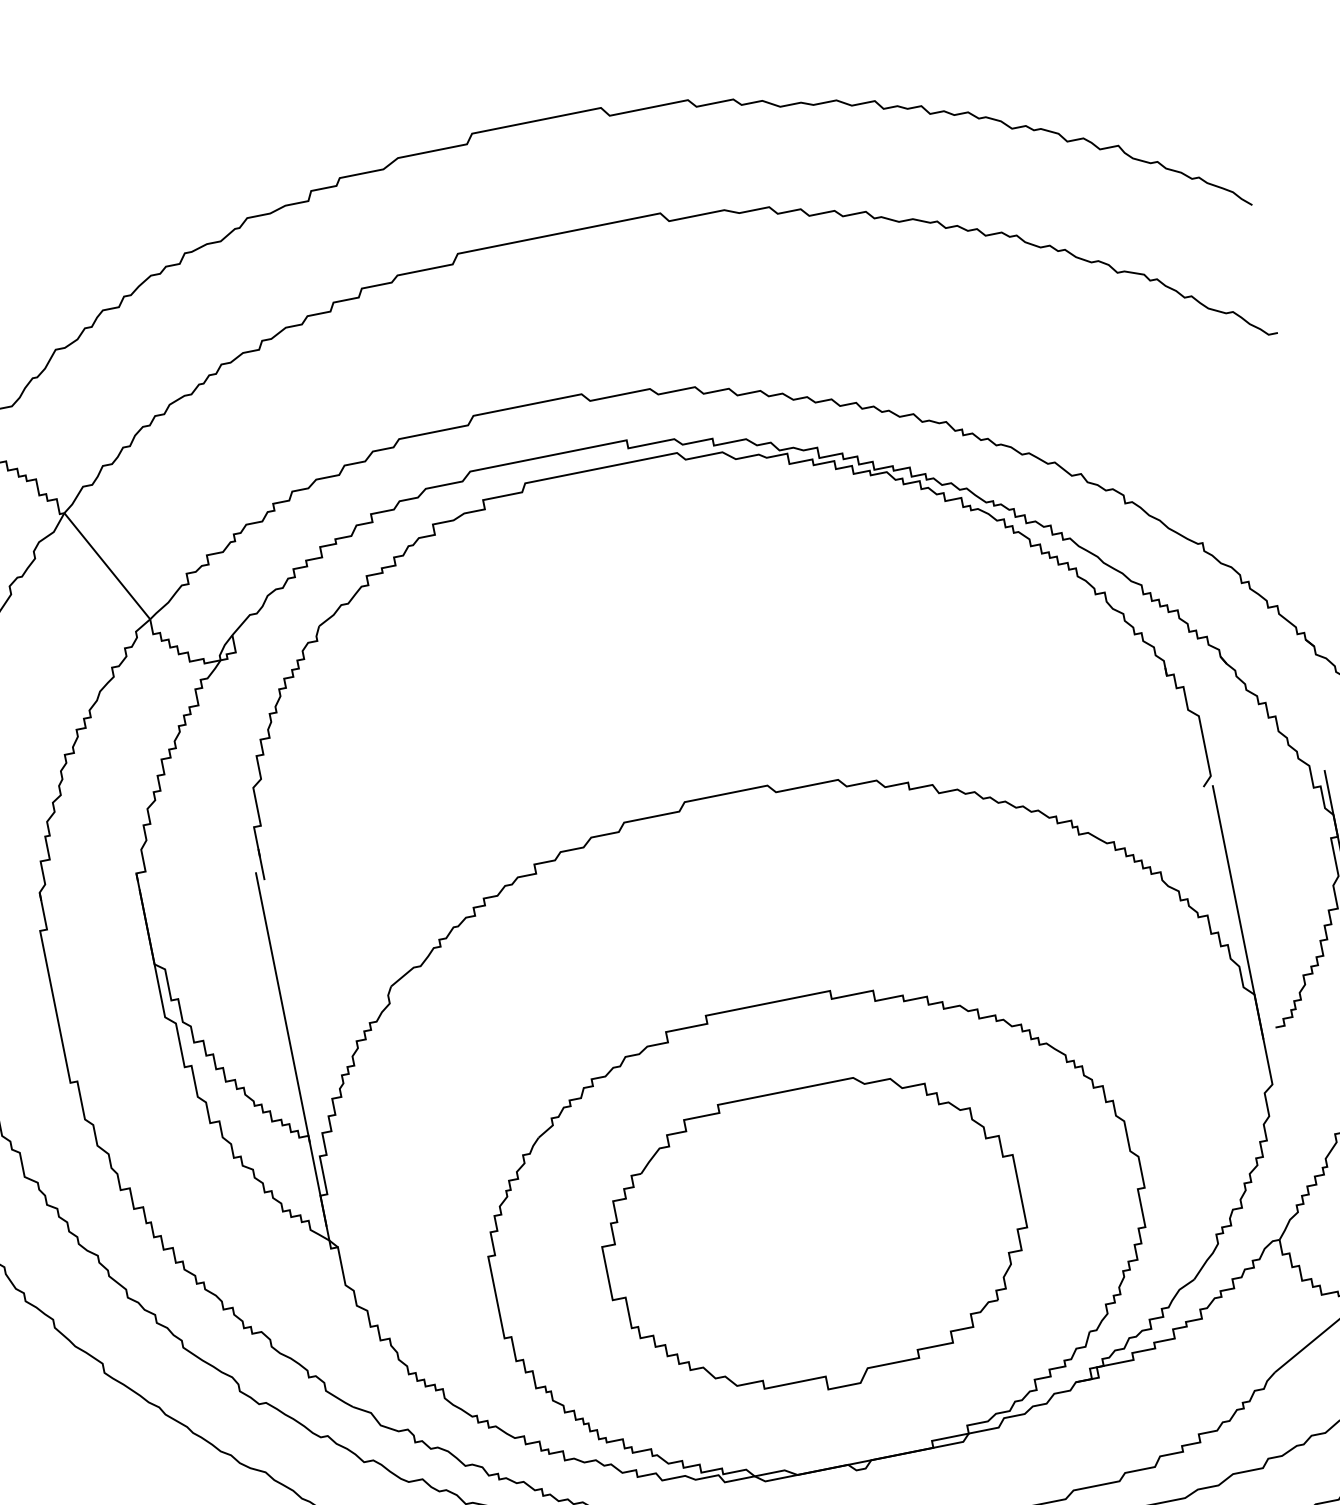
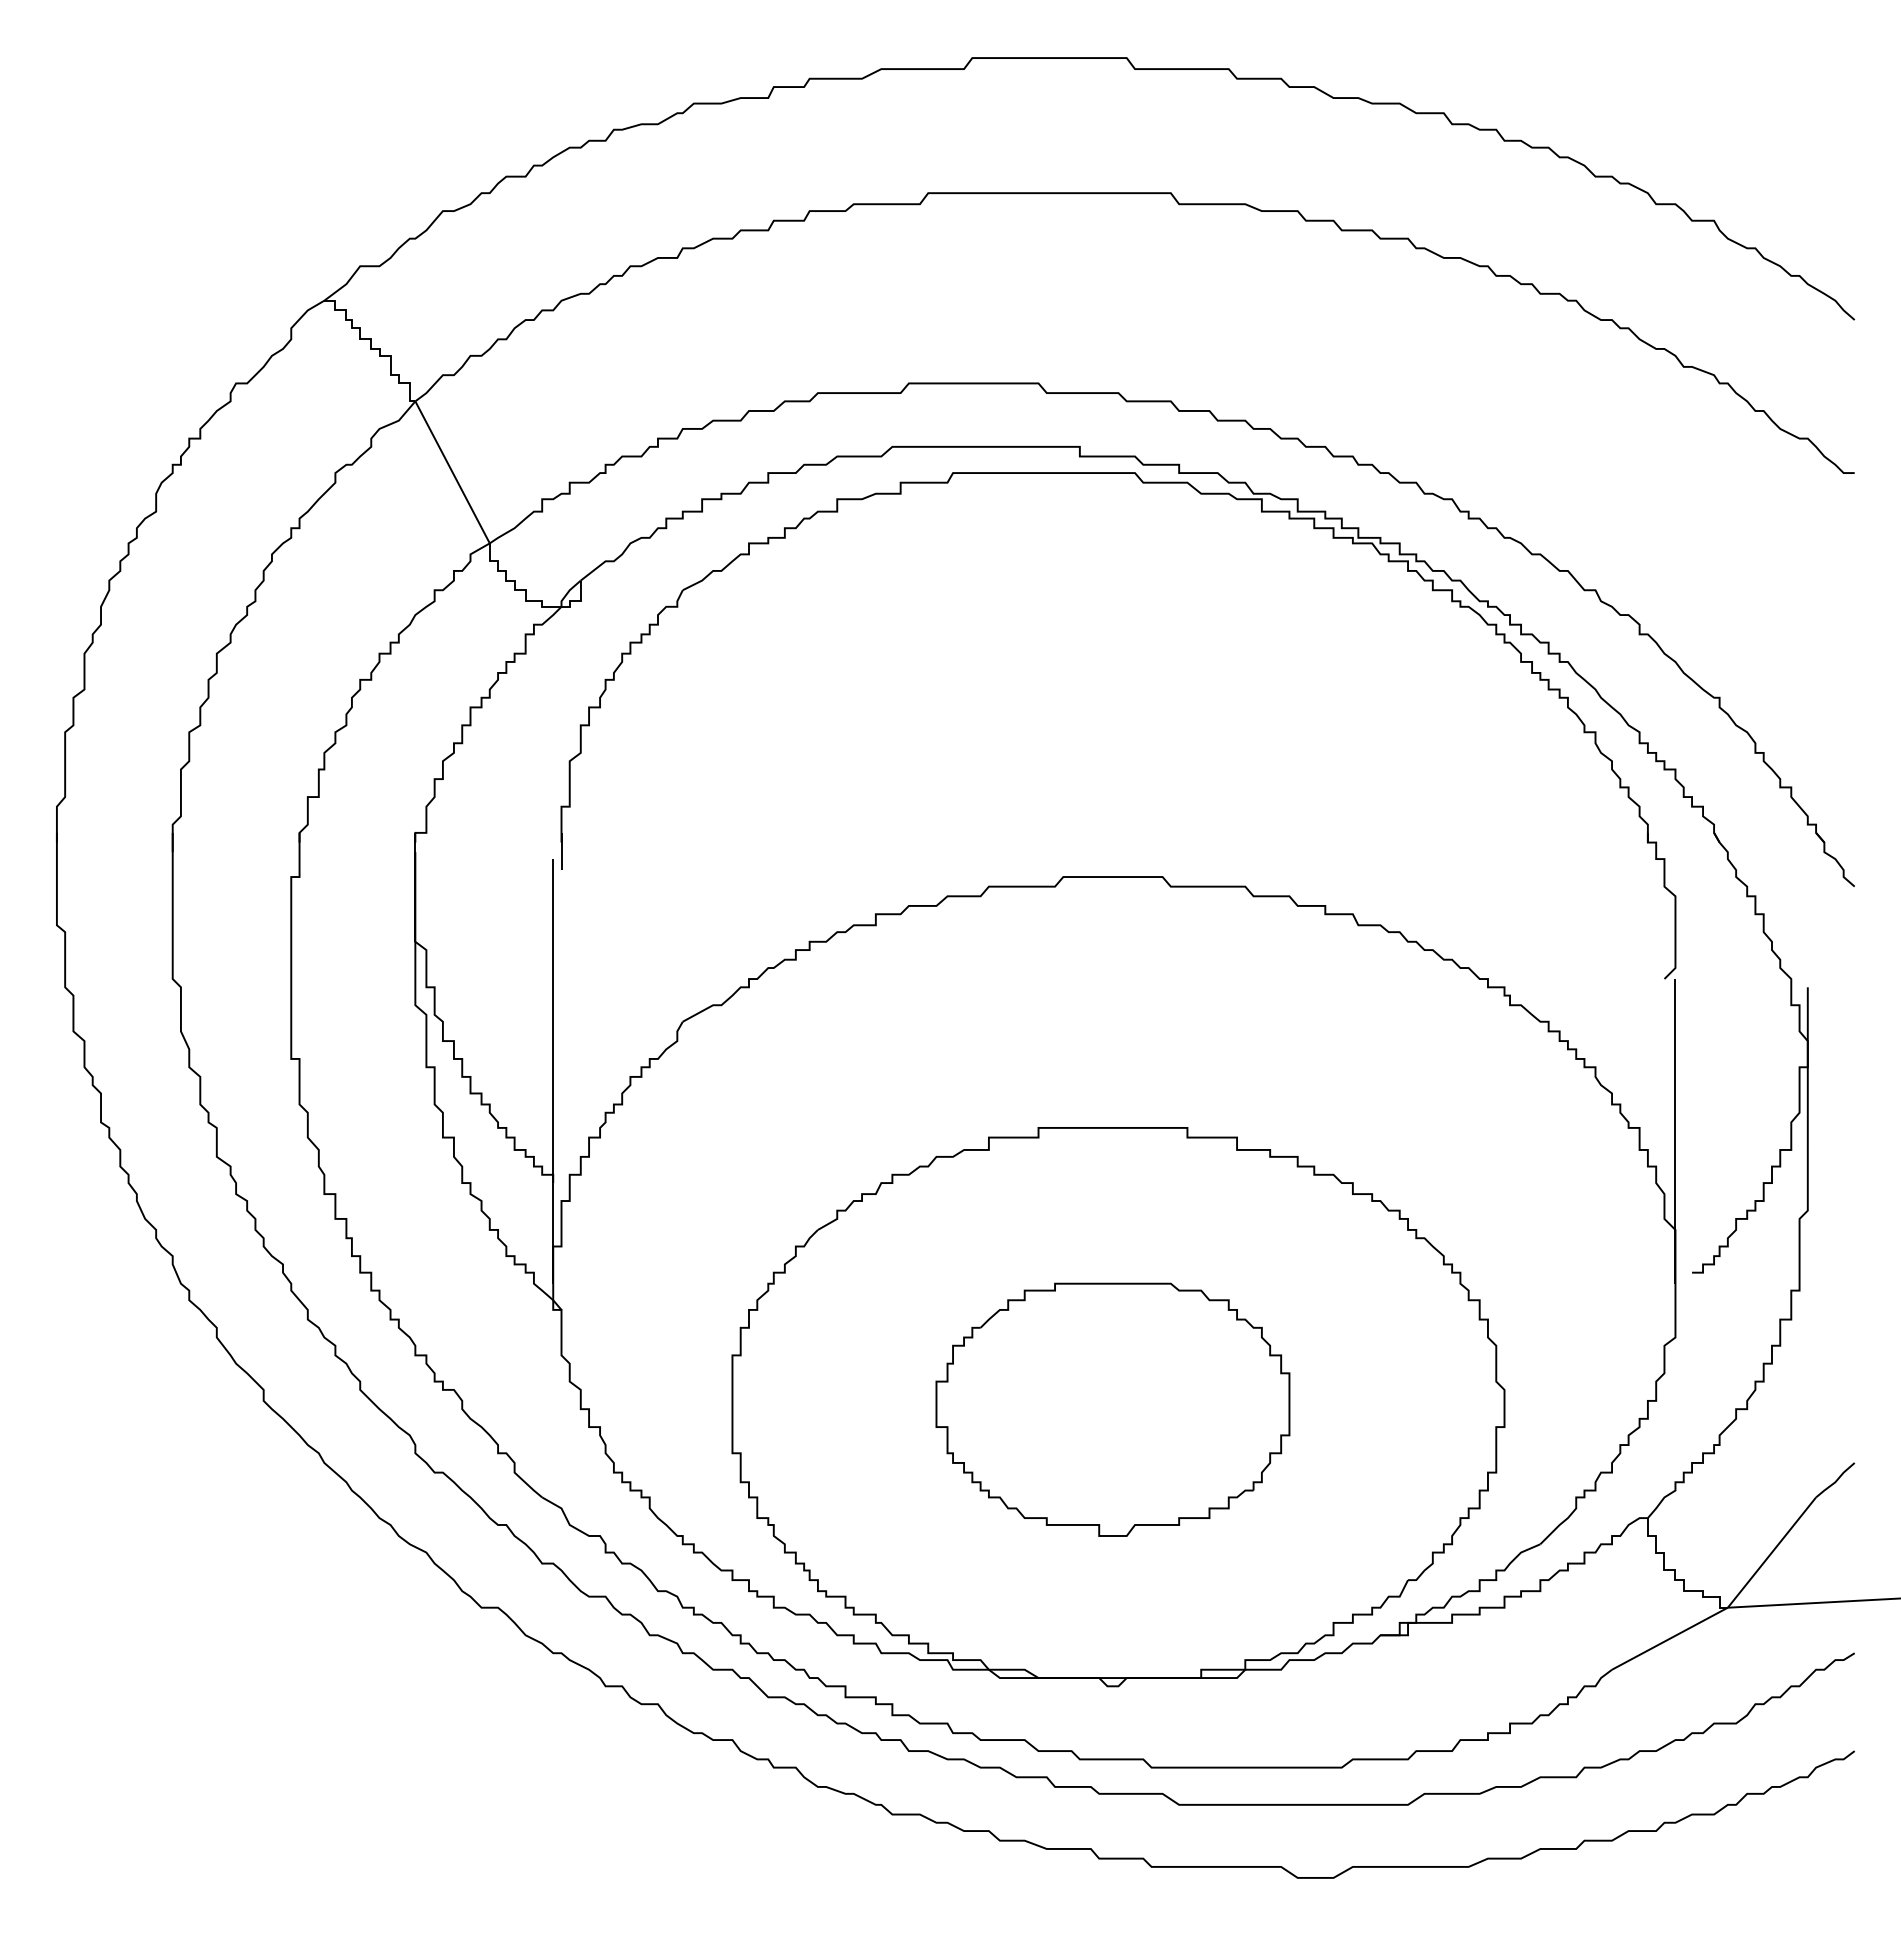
part: (814, 1238) -> (1112, 1409), size x0.71

